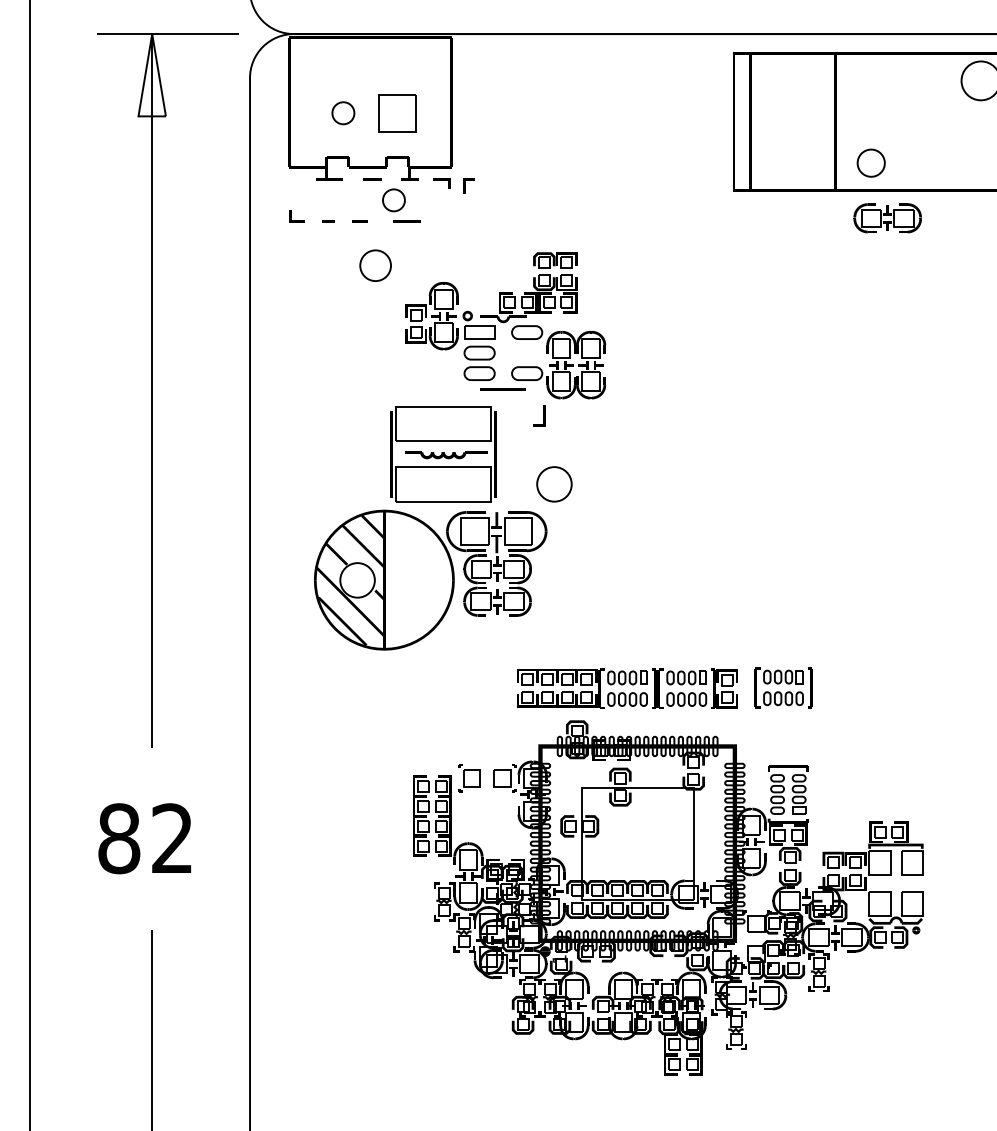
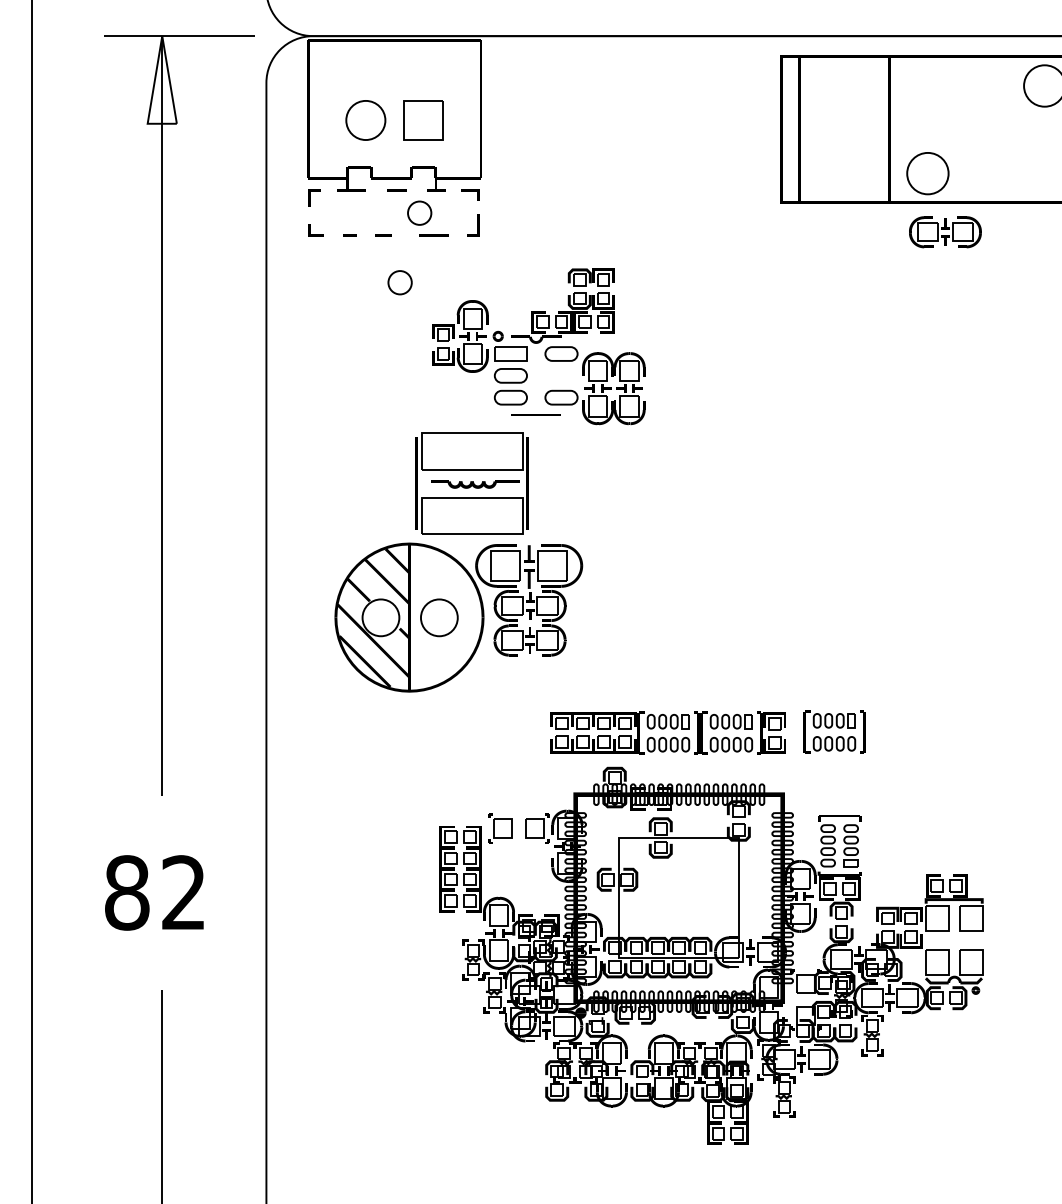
circle: (343, 112) -> (365, 119), size x1.67
circle: (870, 162) -> (927, 172), size x1.43
line: (465, 185) -> (310, 197), moved
circle: (375, 265) -> (400, 282), size x0.71
line: (543, 415) -> (477, 225), moved
circle: (554, 484) -> (439, 617), moved

